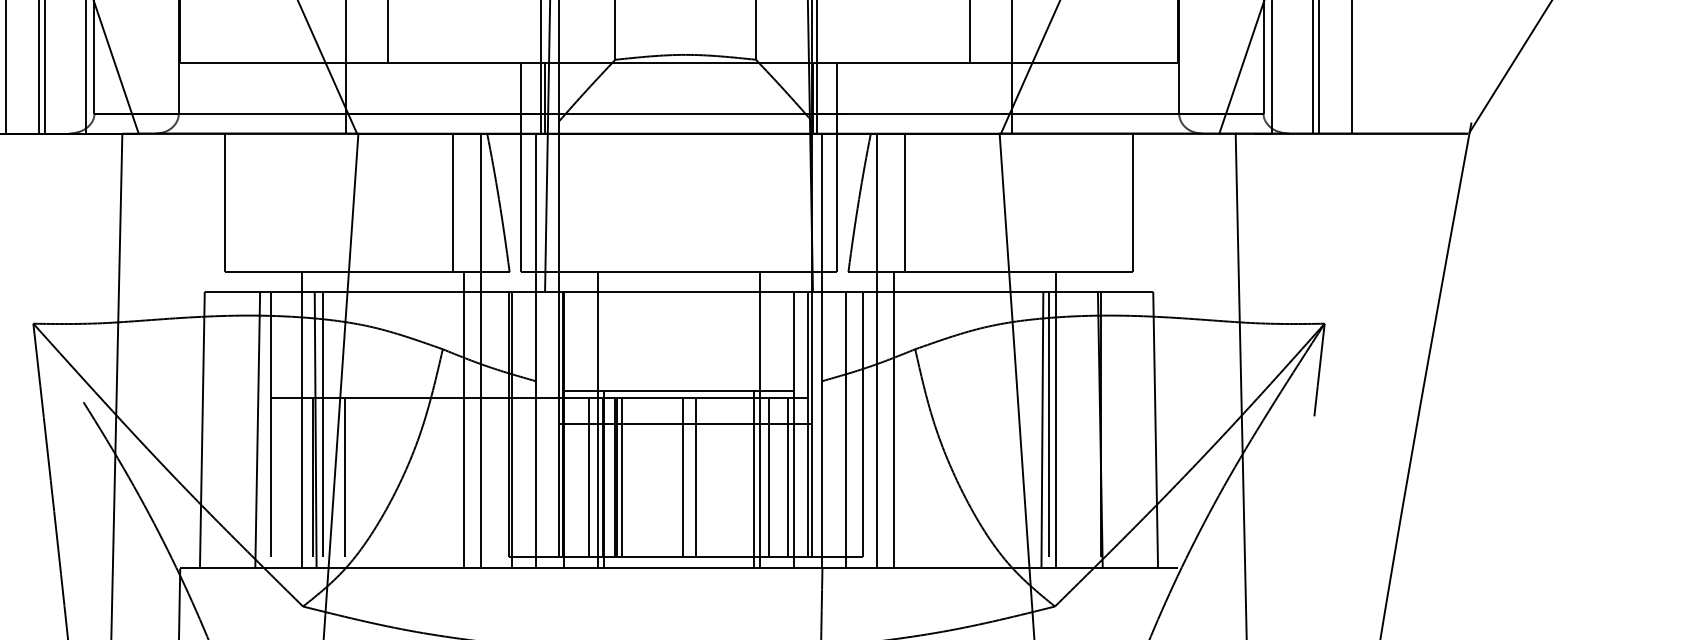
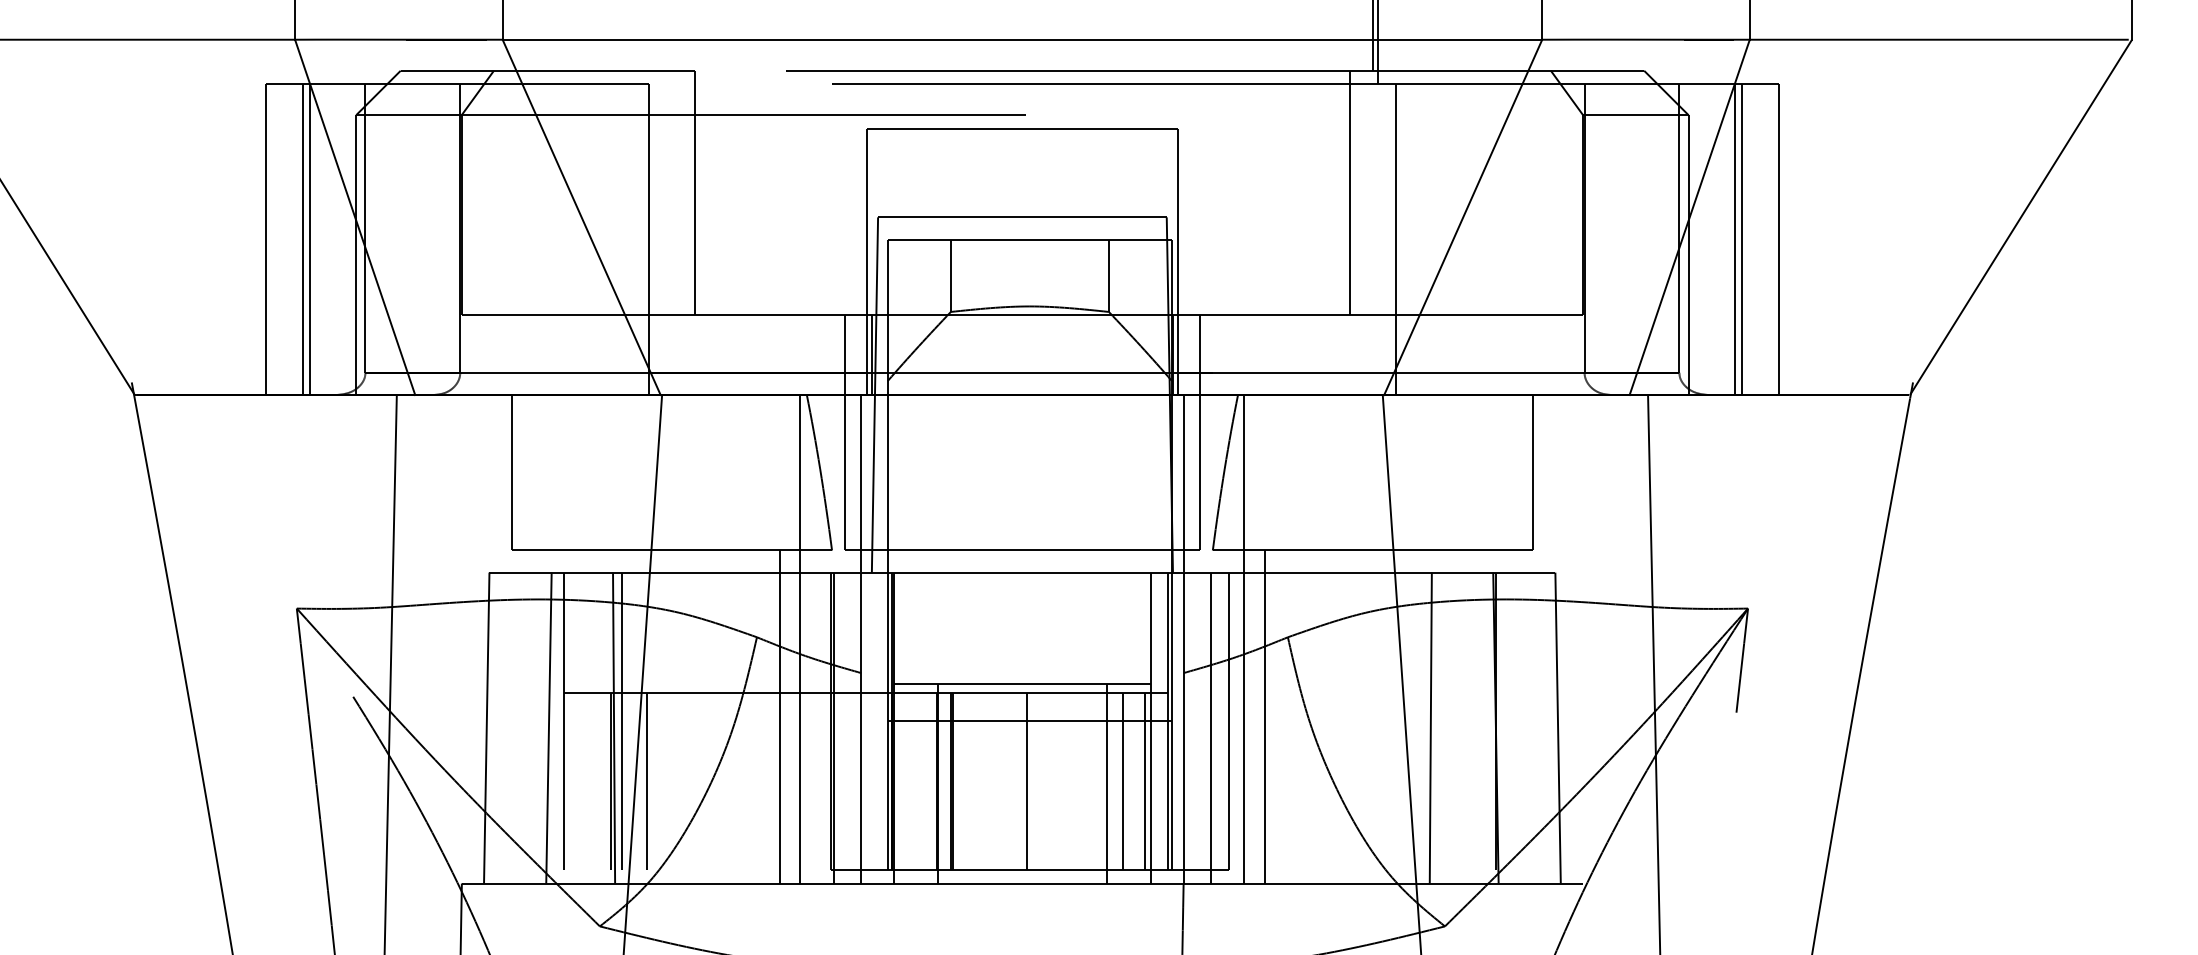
line: (453, 202) -> (768, 472), removed
line: (905, 202) -> (1276, 472), removed
line: (301, 419) -> (598, 716), removed
line: (598, 419) -> (931, 716), removed
line: (760, 419) -> (1113, 716), removed
line: (1056, 419) -> (1446, 716), removed
line: (1049, 424) -> (1438, 721), removed
line: (589, 477) -> (921, 781), removed
line: (622, 477) -> (958, 781), removed
line: (695, 477) -> (1041, 781), removed

